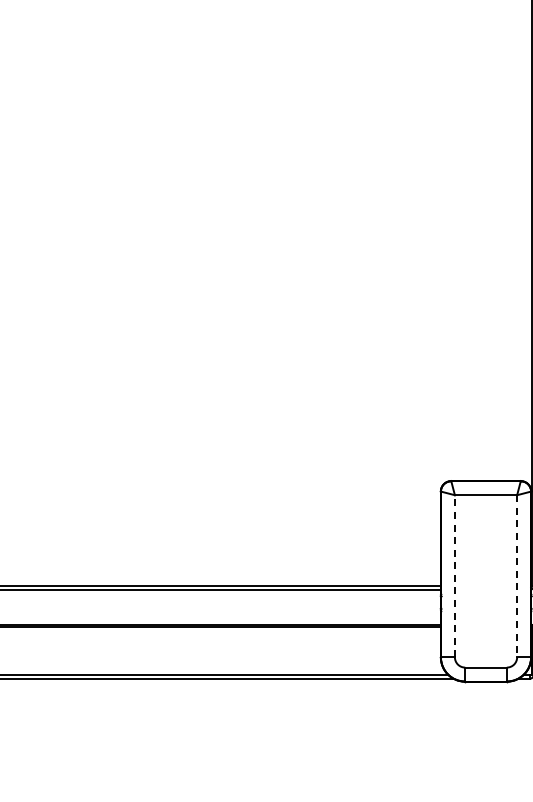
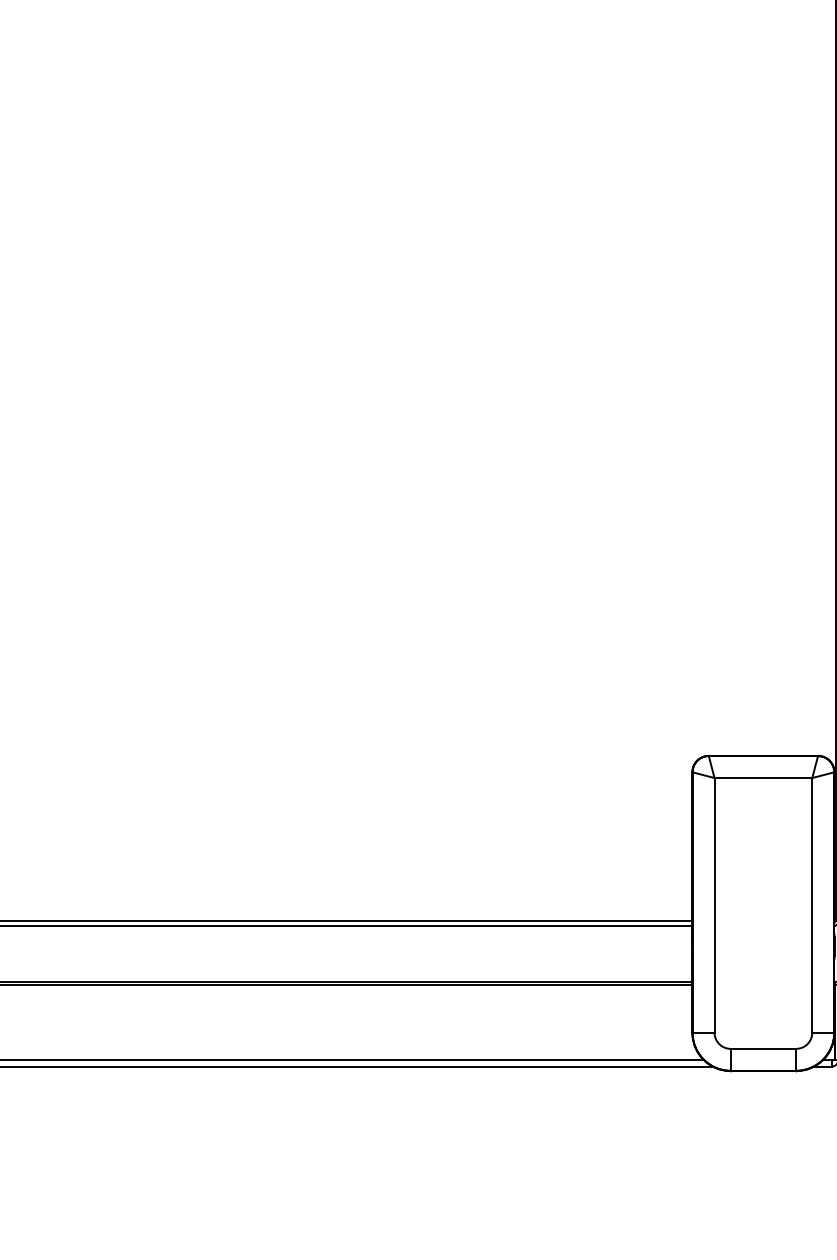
line: (454, 575) -> (713, 904), dashed -> solid
line: (517, 576) -> (812, 905), dashed -> solid

